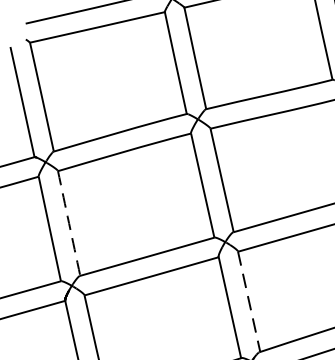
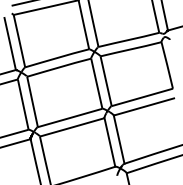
arc: (69, 222) -> (32, 101), dashed -> solid
line: (249, 301) -> (119, 139), dashed -> solid

